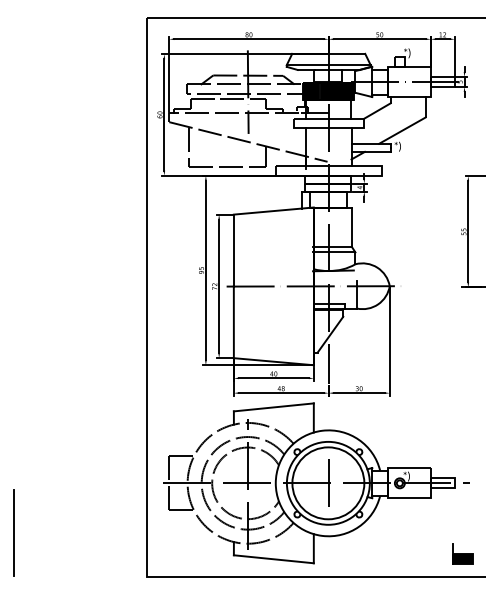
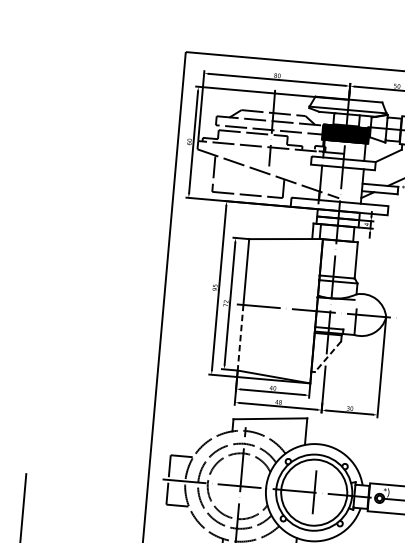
line: (233, 322) -> (240, 337), solid -> dashed
line: (330, 334) -> (328, 356), solid -> dashed

